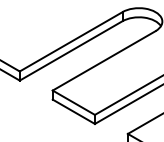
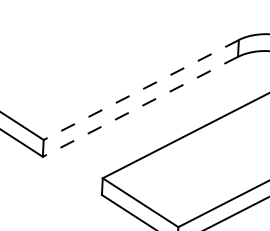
line: (70, 42) -> (140, 91), solid -> dashed
line: (70, 51) -> (139, 107), solid -> dashed

